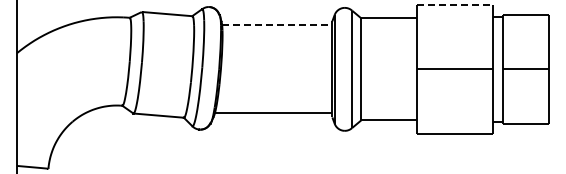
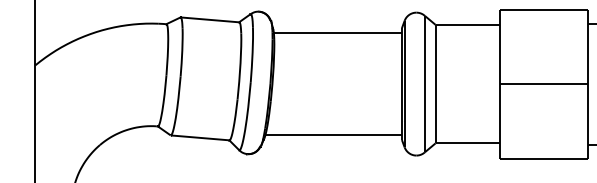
line: (455, 5) -> (545, 9), dashed -> solid
line: (277, 25) -> (338, 33), dashed -> solid

